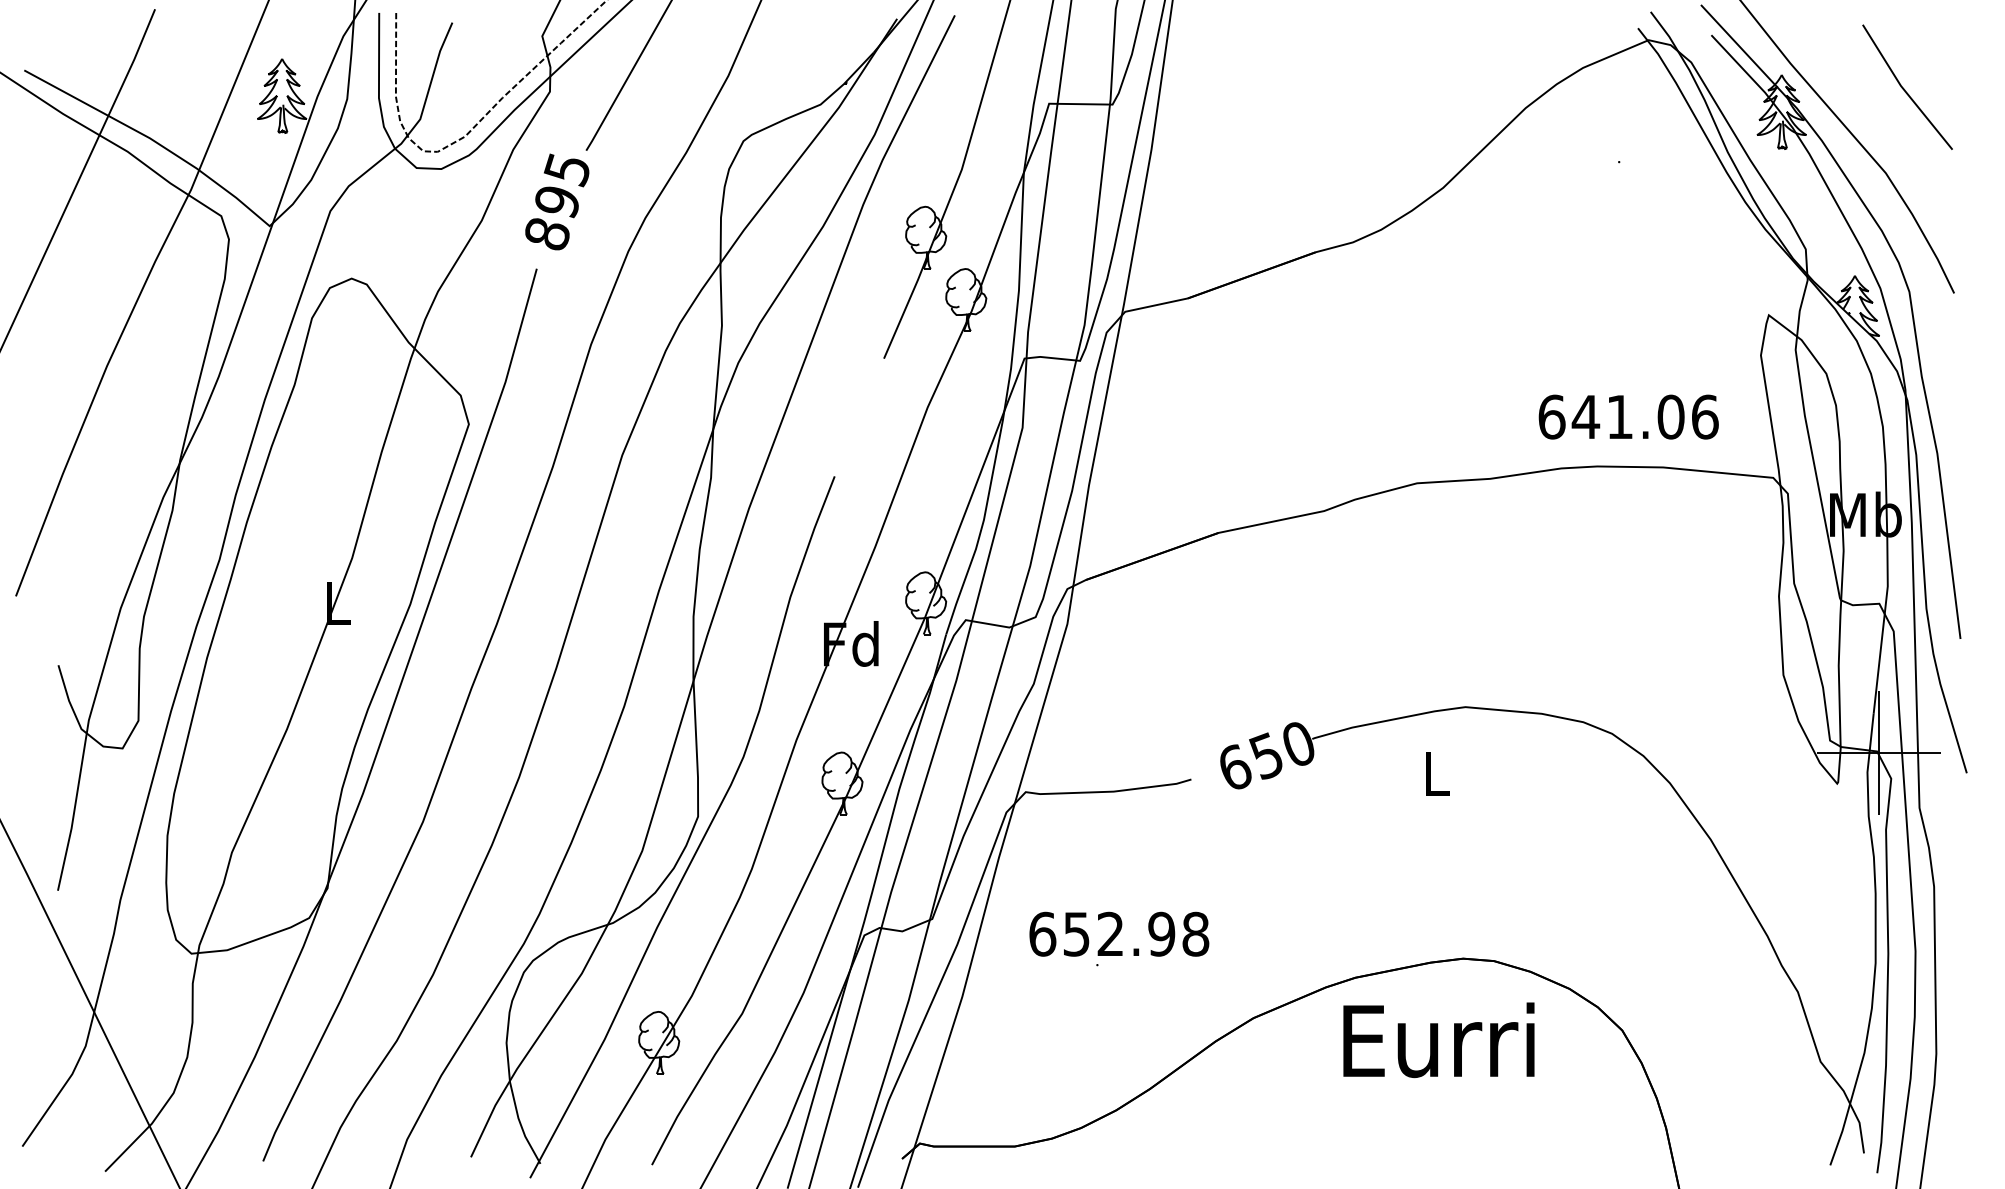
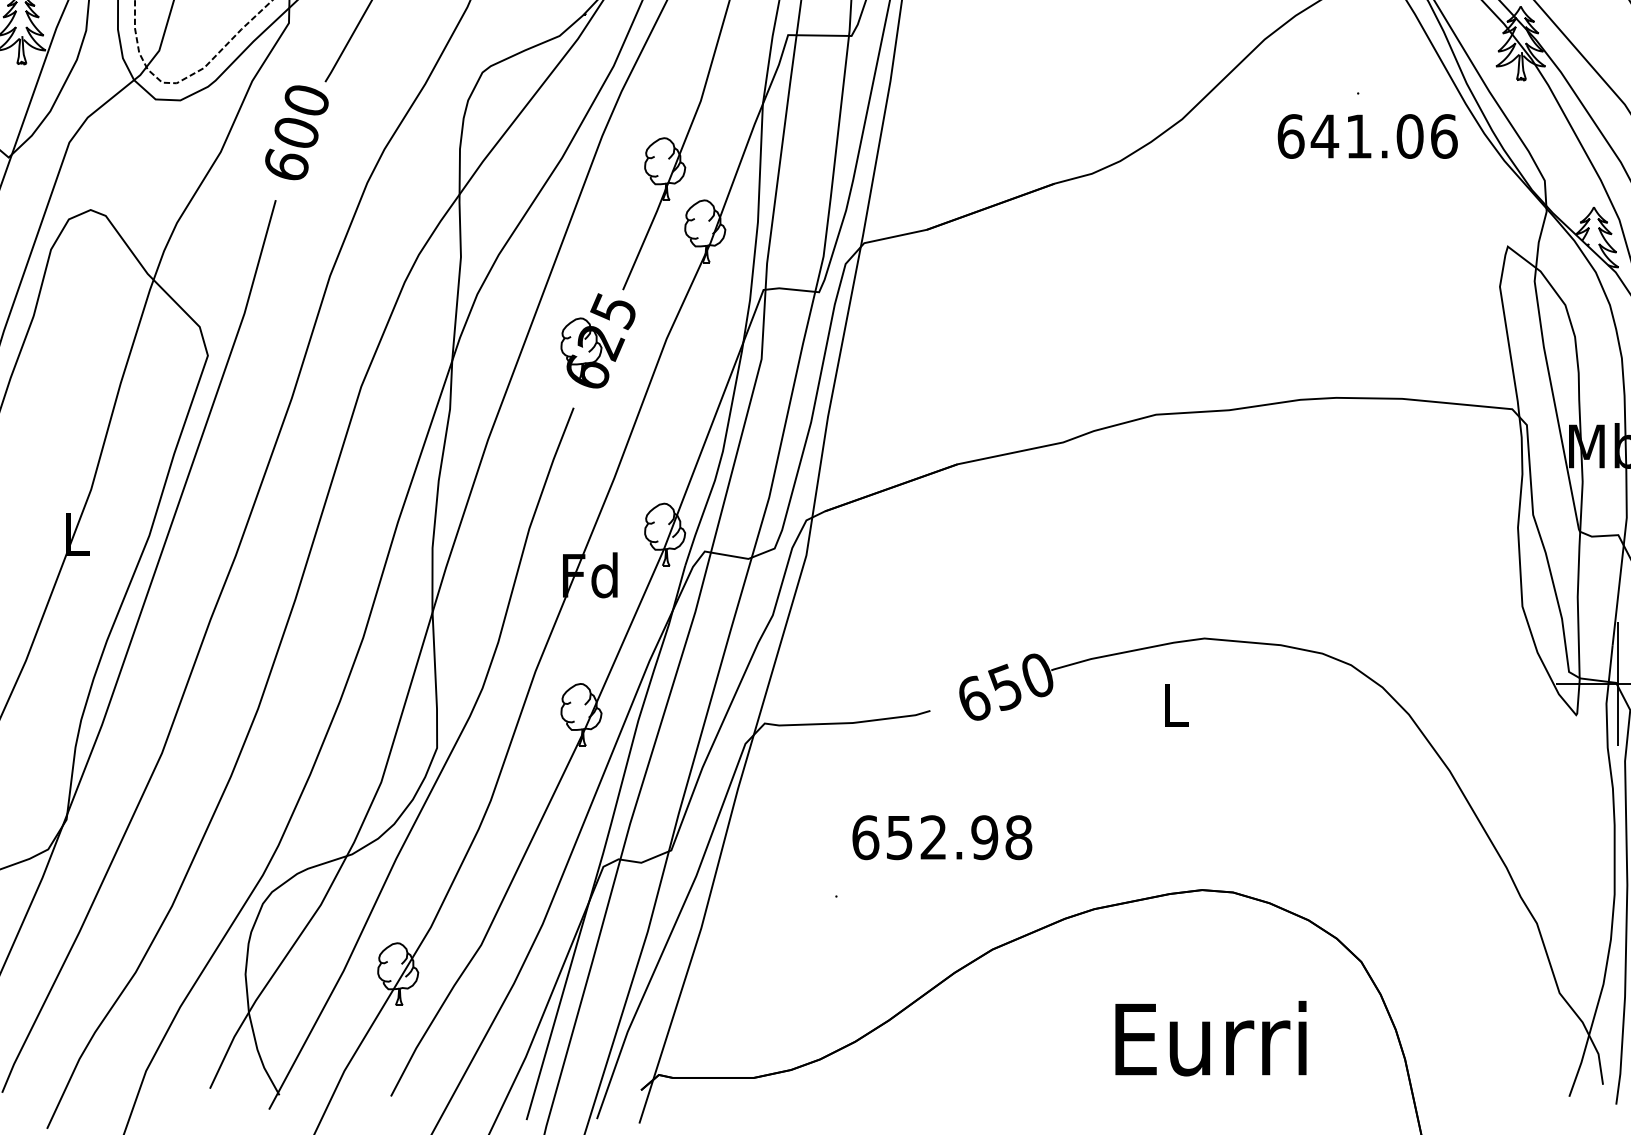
text: (557, 201) -> (296, 132), 895 -> 600
part: (858, 409) -> (597, 340), added
text: (1628, 416) -> (1367, 135), moved
text: (1119, 933) -> (942, 836), moved
text: (1438, 1040) -> (1210, 1038), moved

